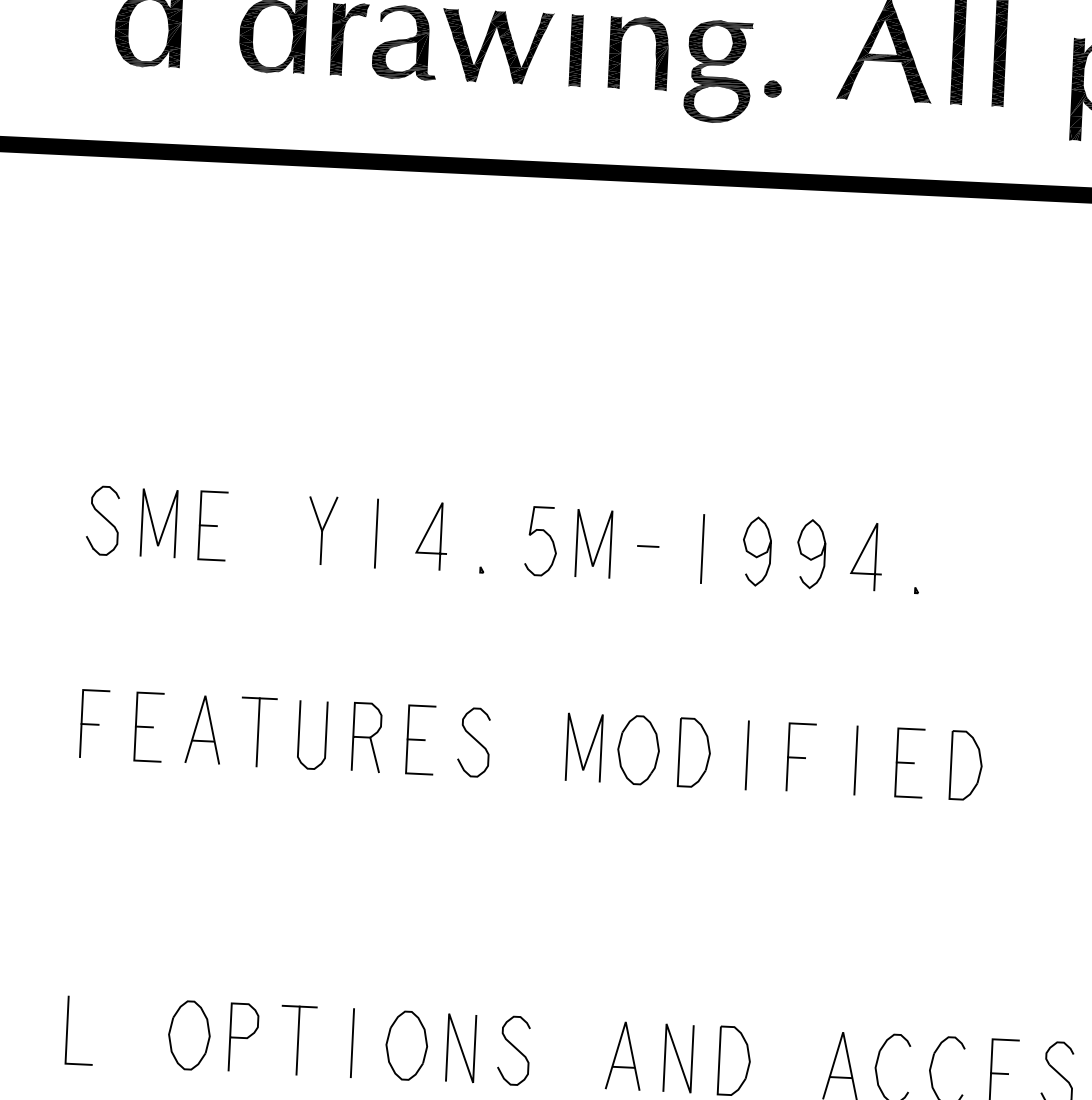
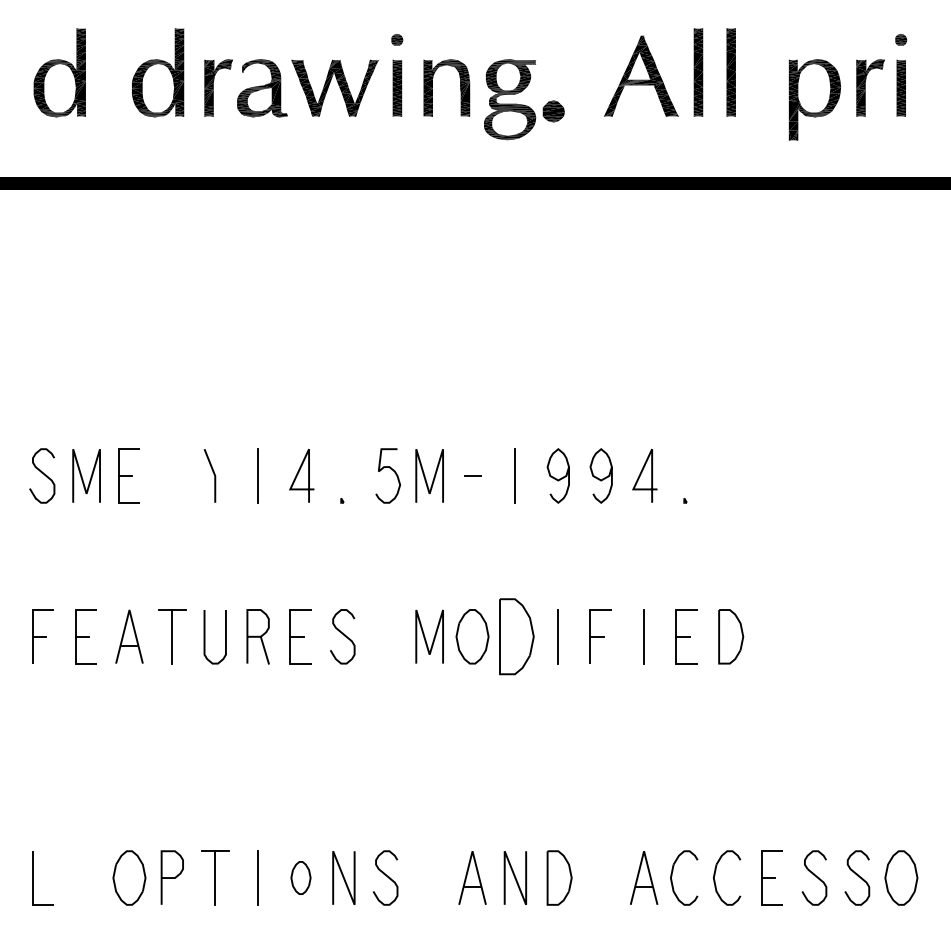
part: (772, 88) -> (553, 110), size x1.6
line: (329, 514) -> (220, 462), removed
part: (694, 752) -> (516, 636), size x1.4
part: (406, 1045) -> (300, 877), size x0.6

